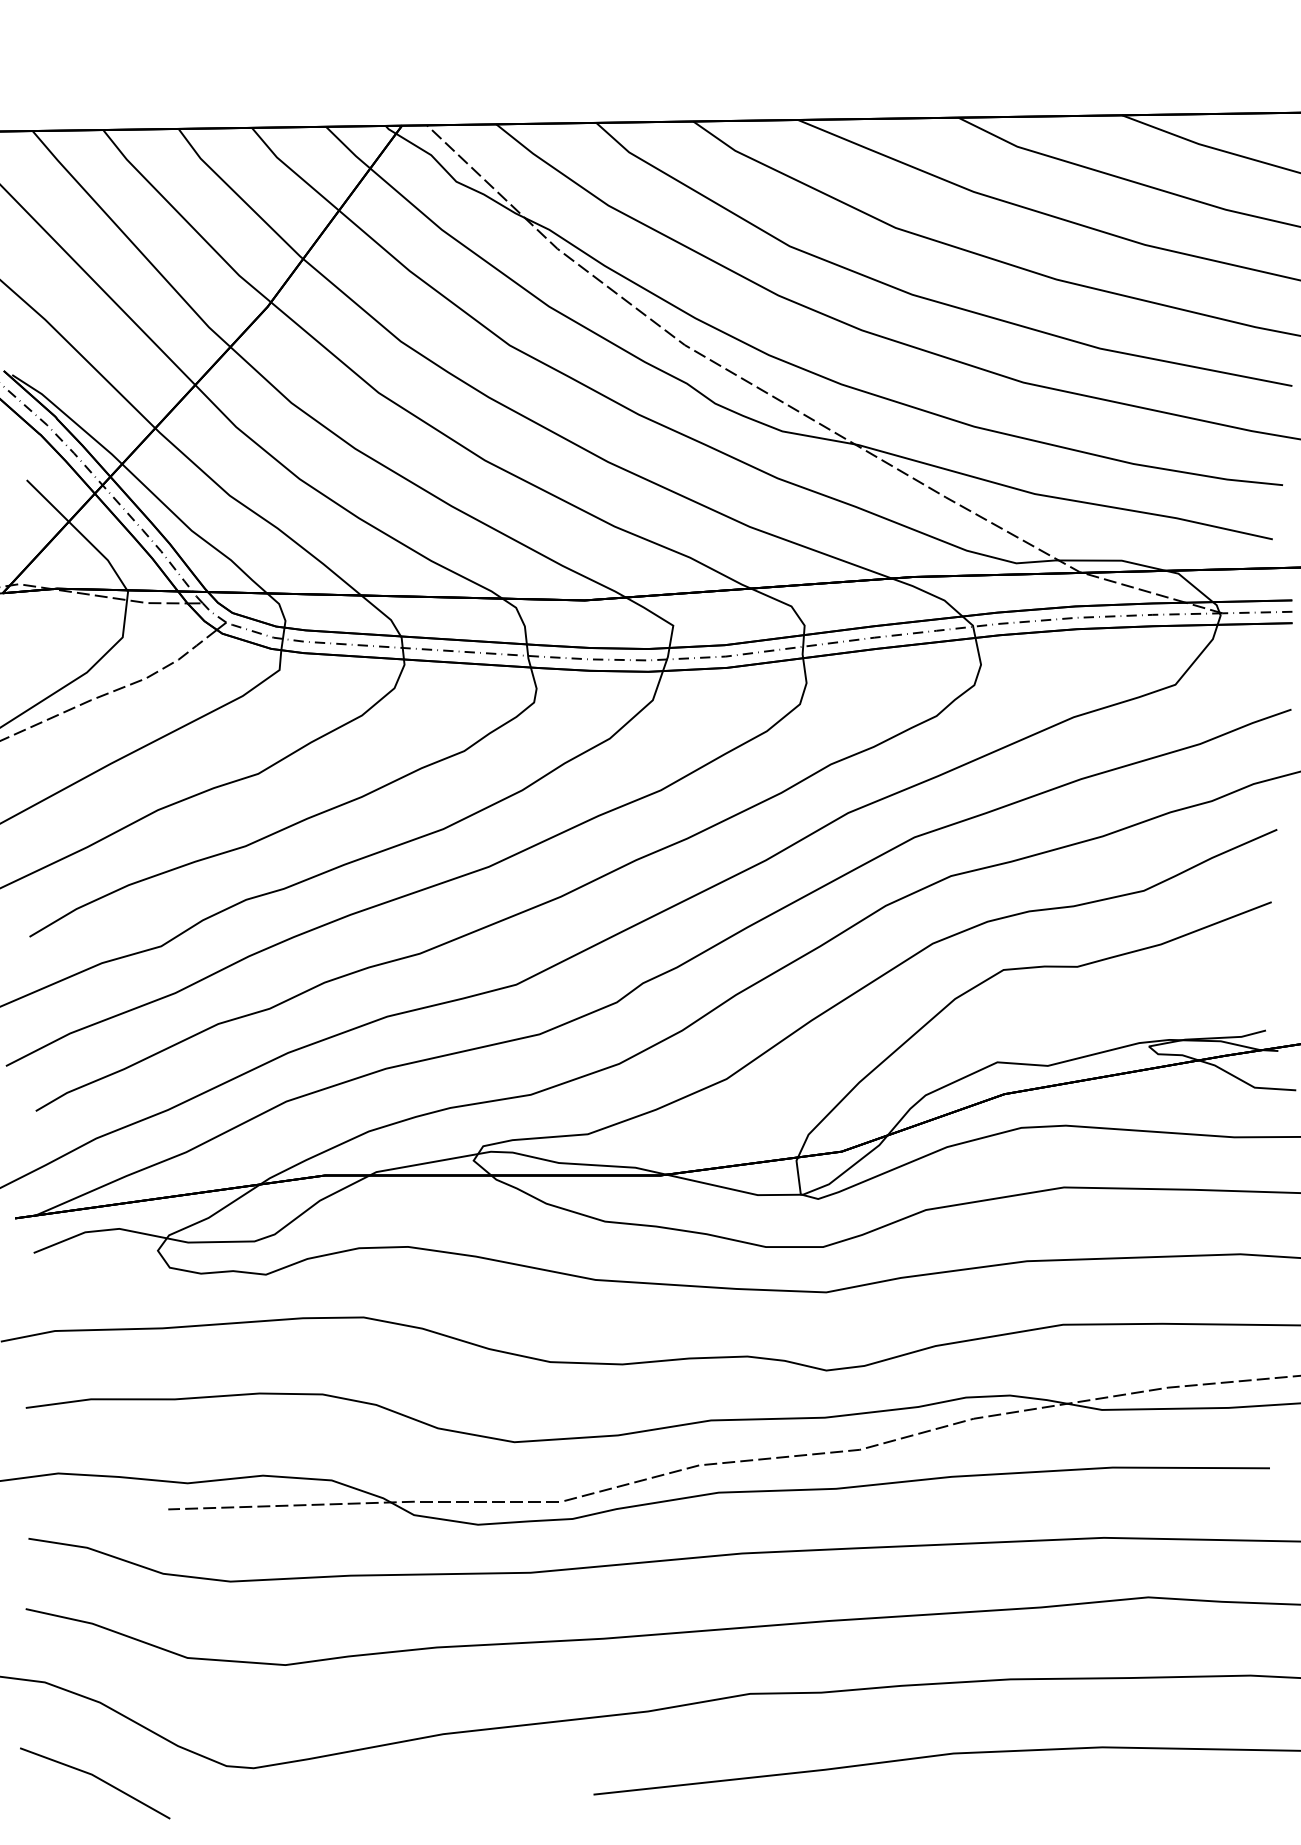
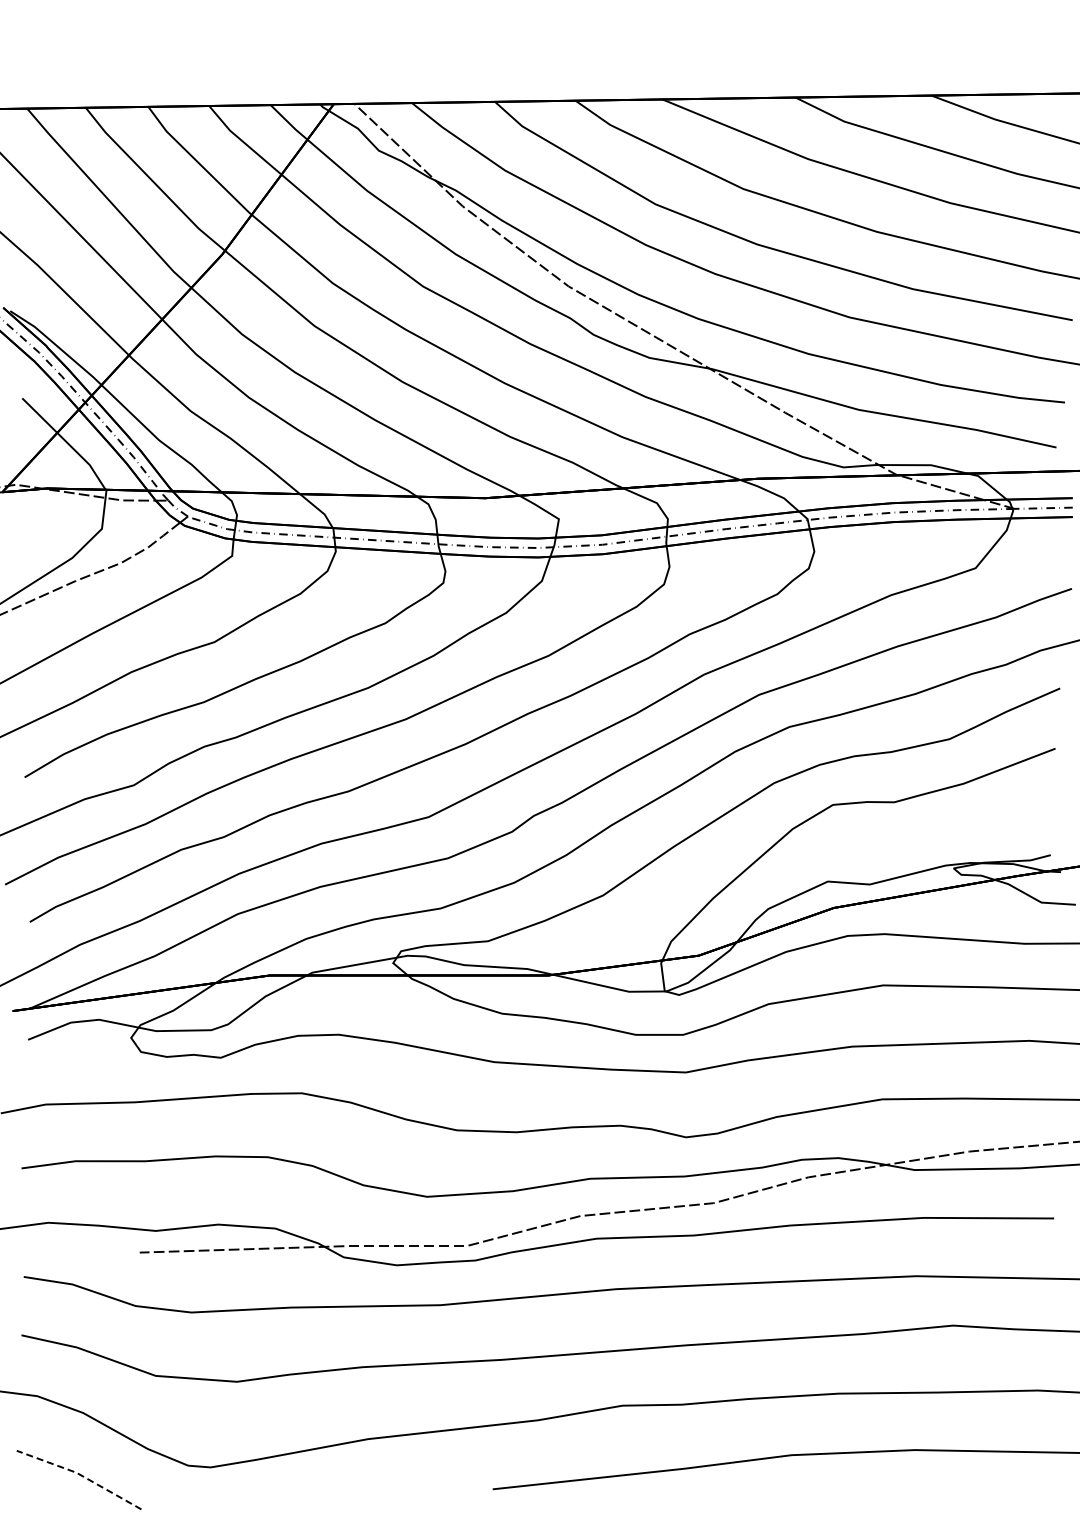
line: (96, 1777) -> (80, 1475), solid -> dashed

